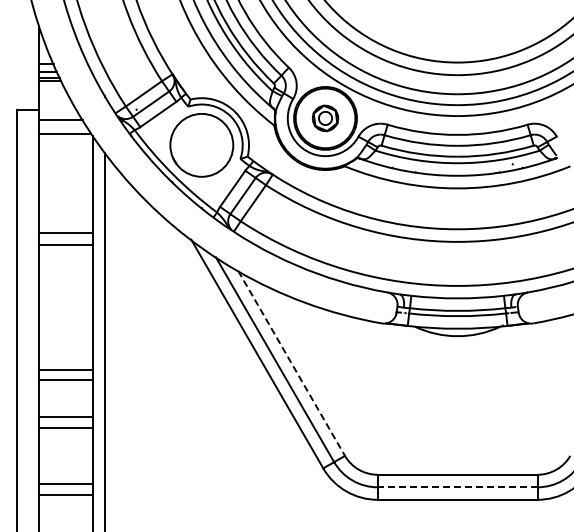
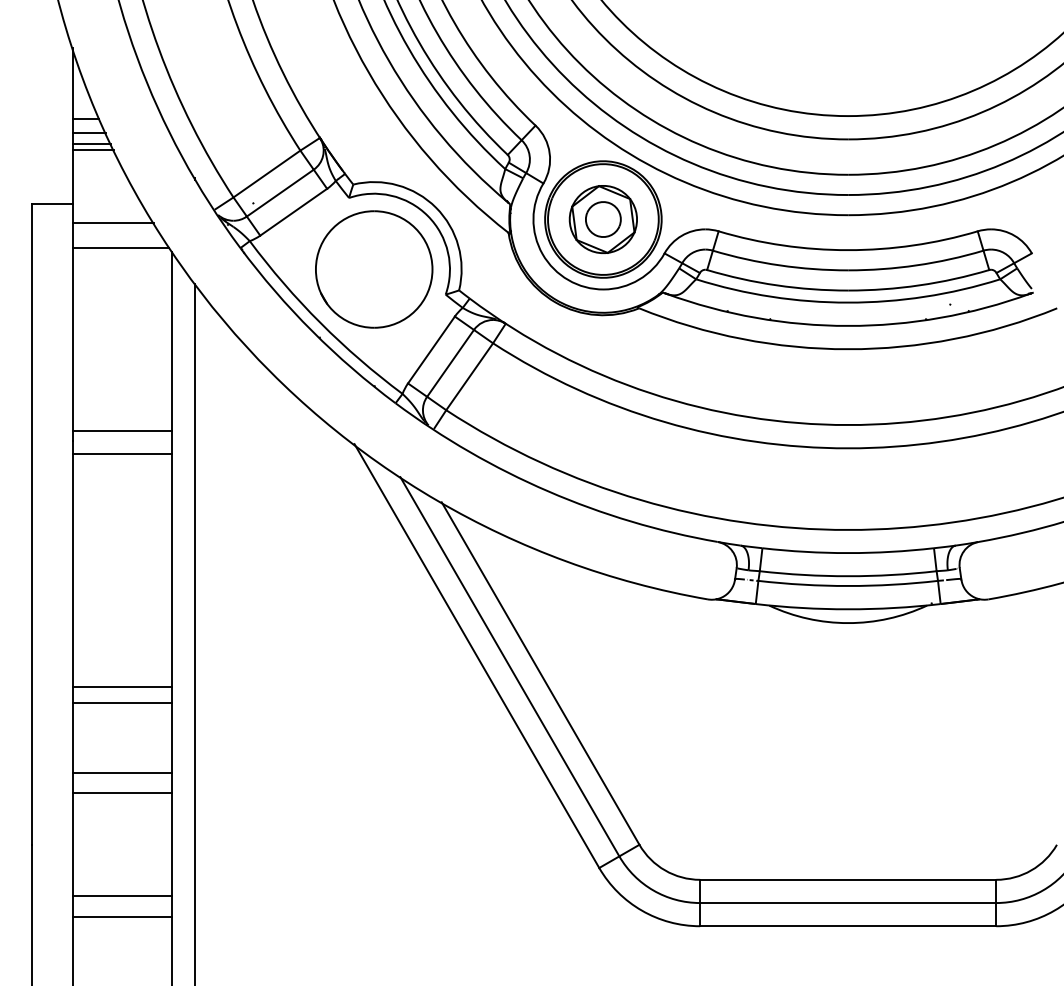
part: (325, 118) -> (603, 219), size x1.43
line: (291, 363) -> (540, 673), dashed -> solid
line: (457, 487) -> (847, 903), dashed -> solid

